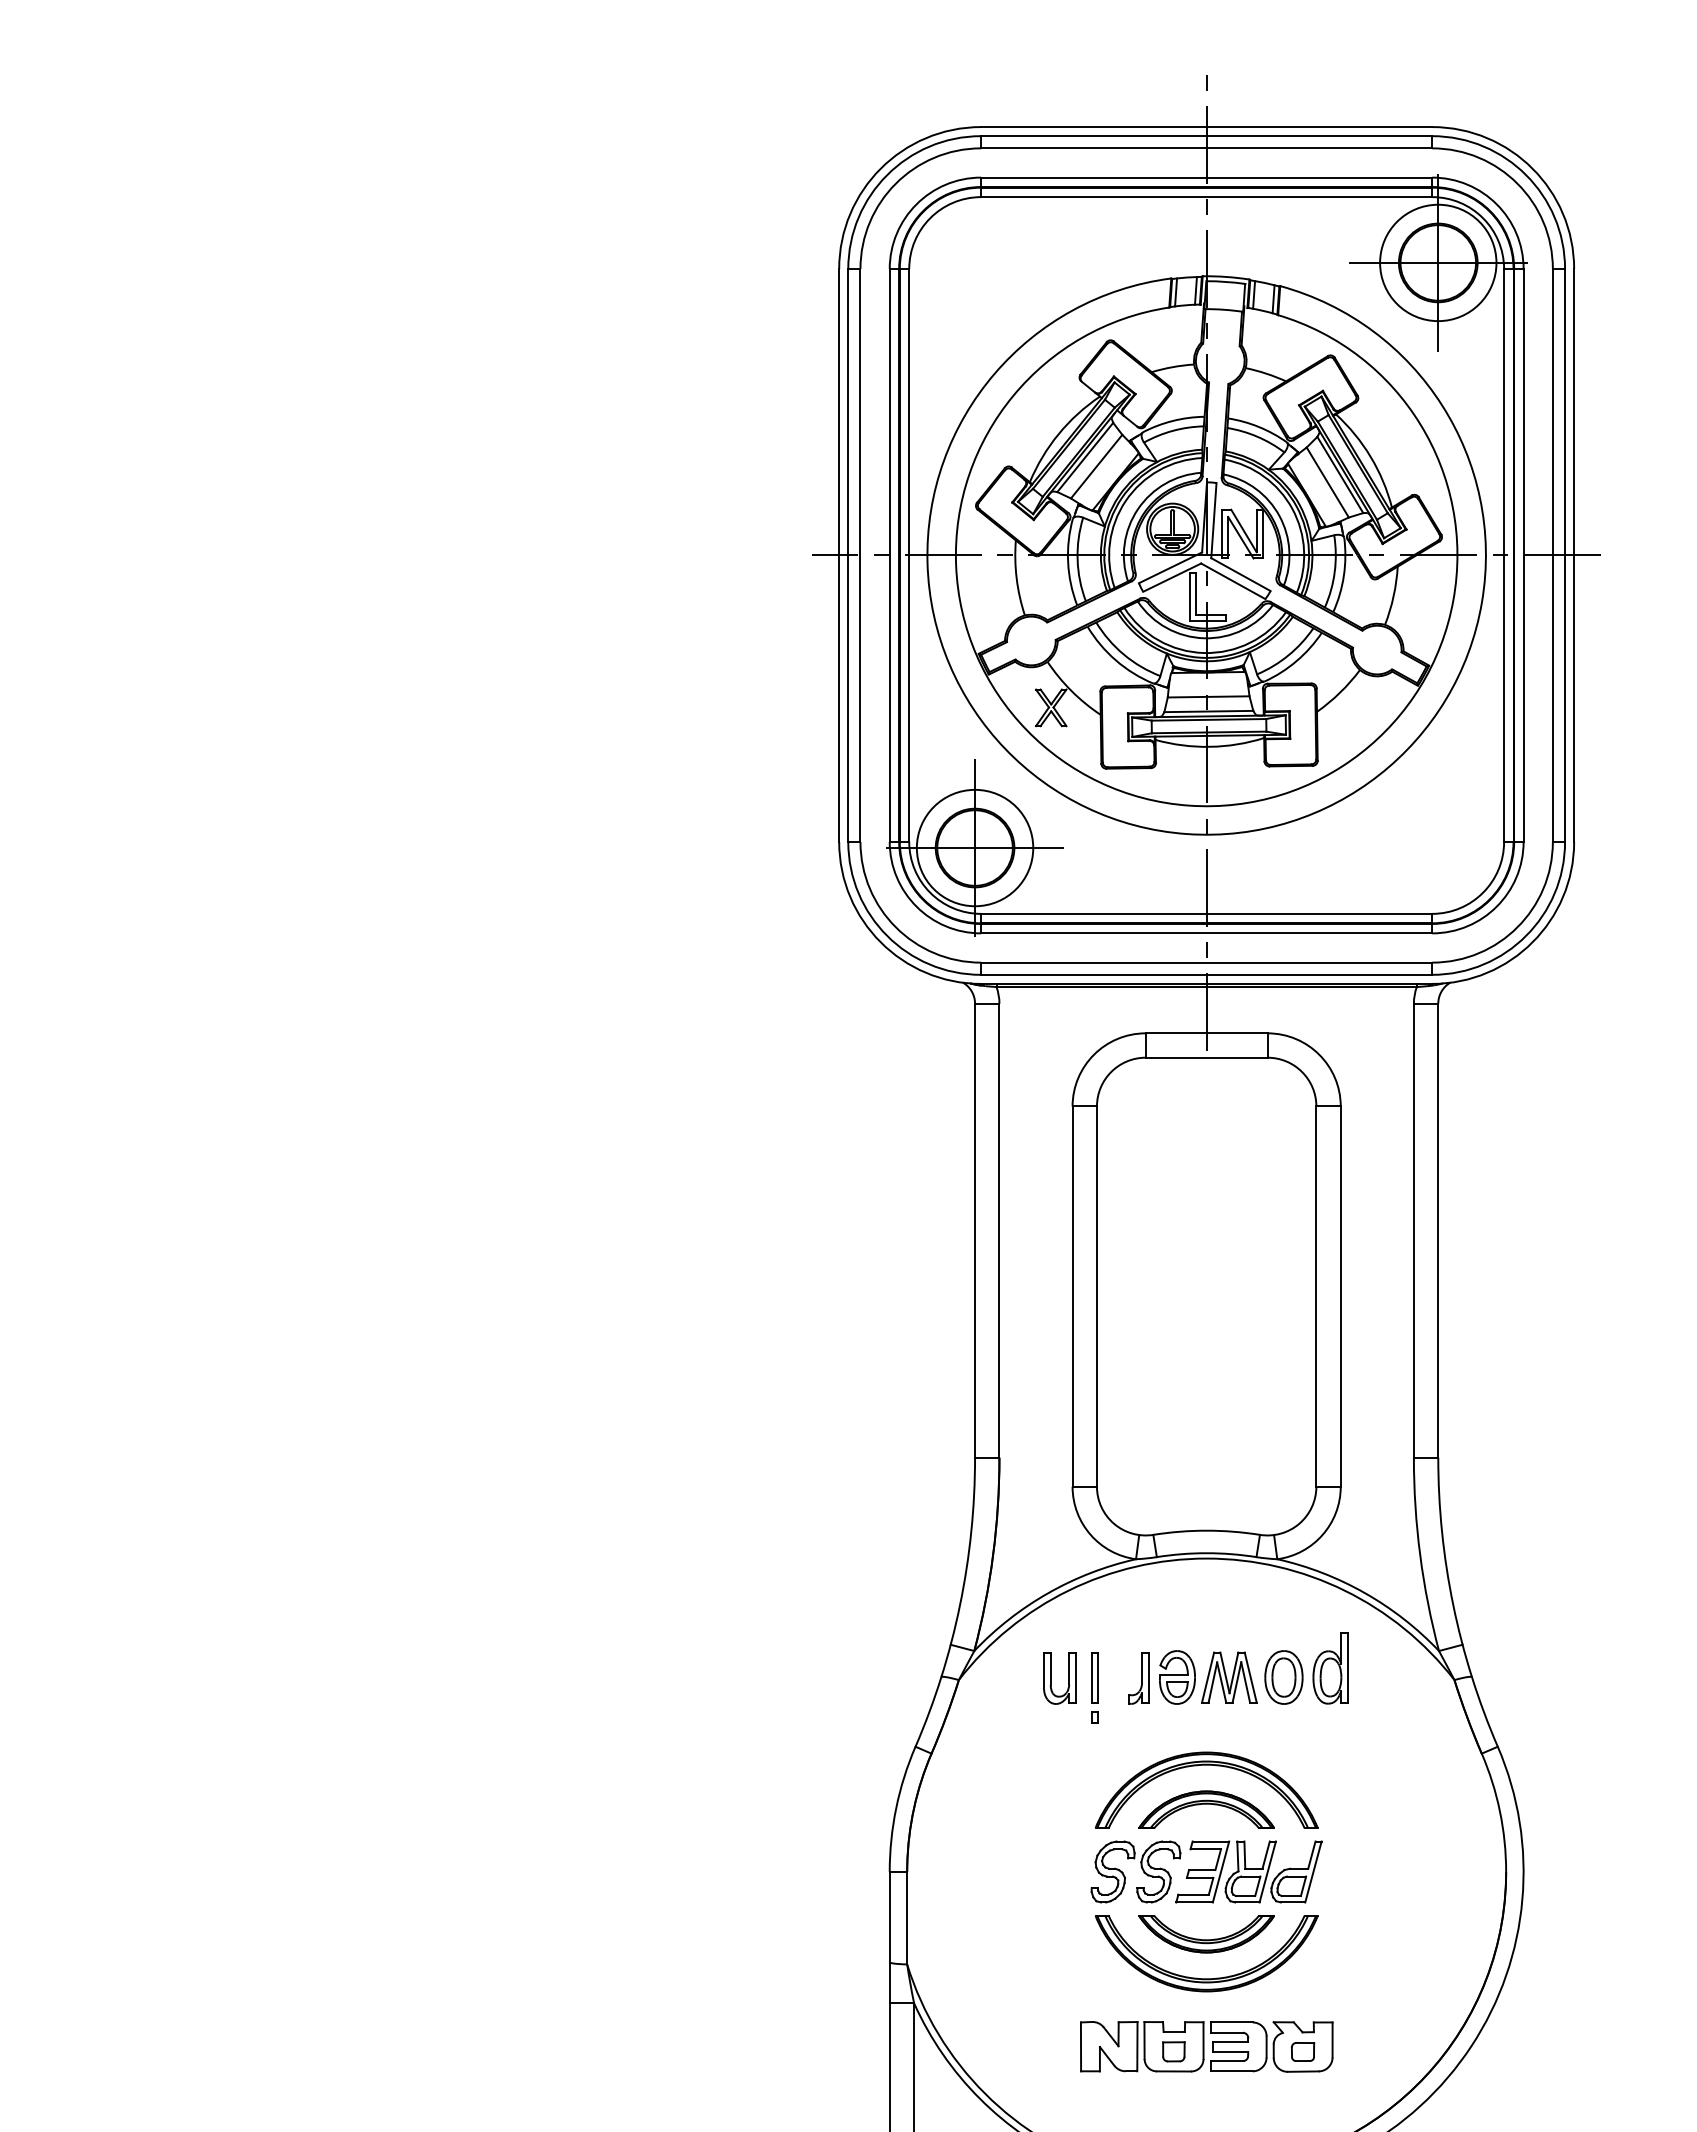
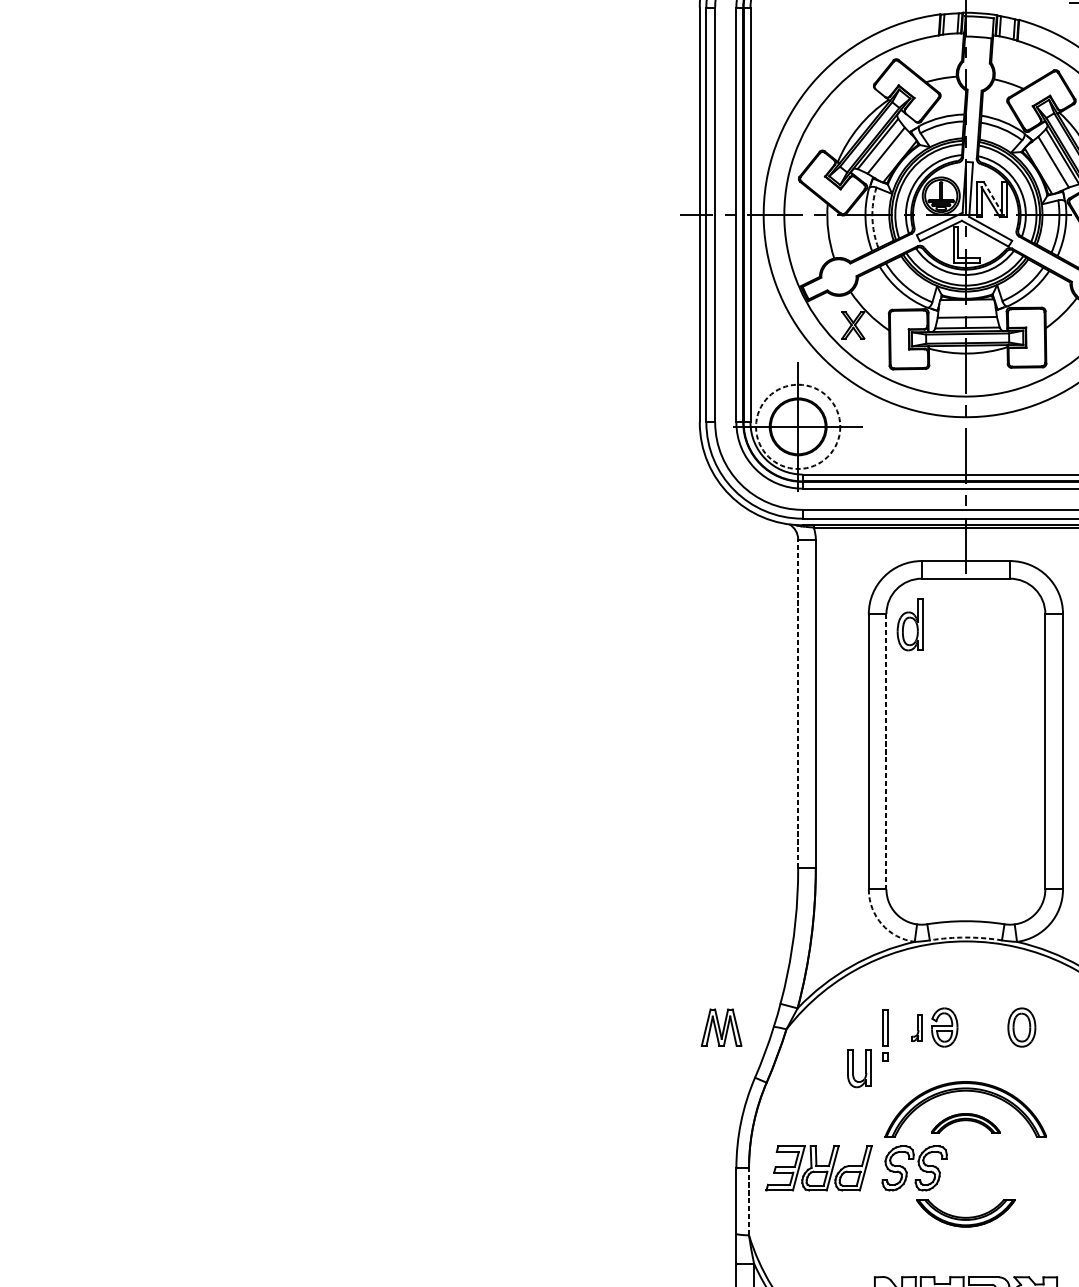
line: (1243, 531) -> (992, 197), solid -> dashed
arc: (1077, 559) -> (872, 217), solid -> dashed
circle: (974, 847) -> (797, 426), solid -> dashed
line: (975, 1230) -> (798, 703), solid -> dashed
line: (1096, 1297) -> (886, 752), solid -> dashed
arc: (1090, 1534) -> (881, 923), solid -> dashed
arc: (1206, 1553) -> (965, 937), solid -> dashed
part: (1330, 1668) -> (910, 624), moved
part: (1229, 1677) -> (721, 1027), moved
part: (1051, 1678) -> (853, 1068), moved
part: (1138, 1678) -> (916, 1028), size x0.7
part: (1206, 1809) -> (965, 1123), size x0.7
part: (1248, 1871) -> (818, 1168), moved
line: (907, 1917) -> (749, 1201), solid -> dashed
part: (1206, 1978) -> (965, 1245), removed

